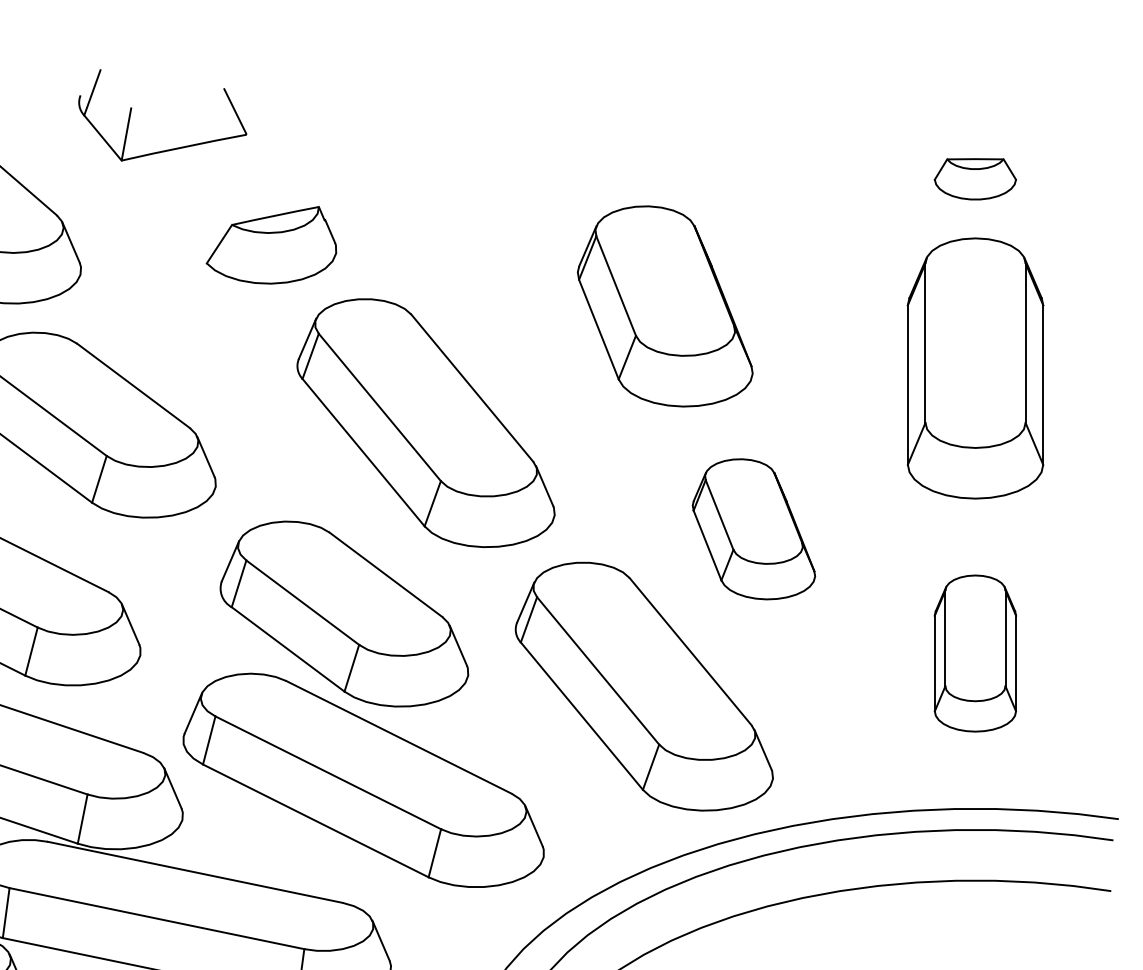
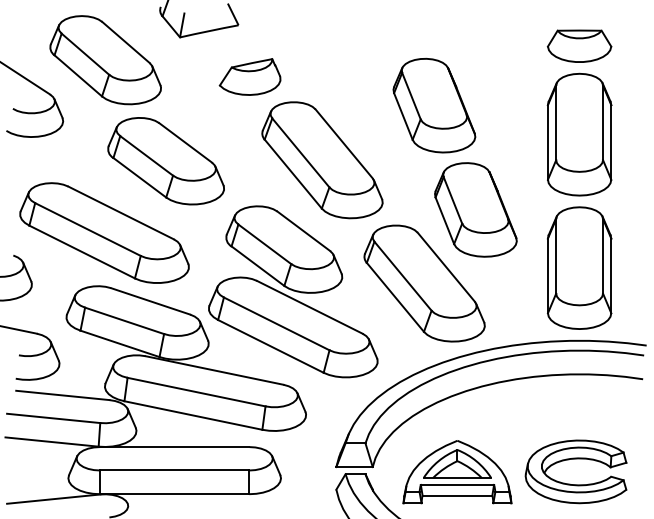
part: (975, 177) -> (579, 45), size x1.67
part: (753, 528) -> (475, 209), size x1.43
part: (975, 652) -> (579, 267), size x1.67

